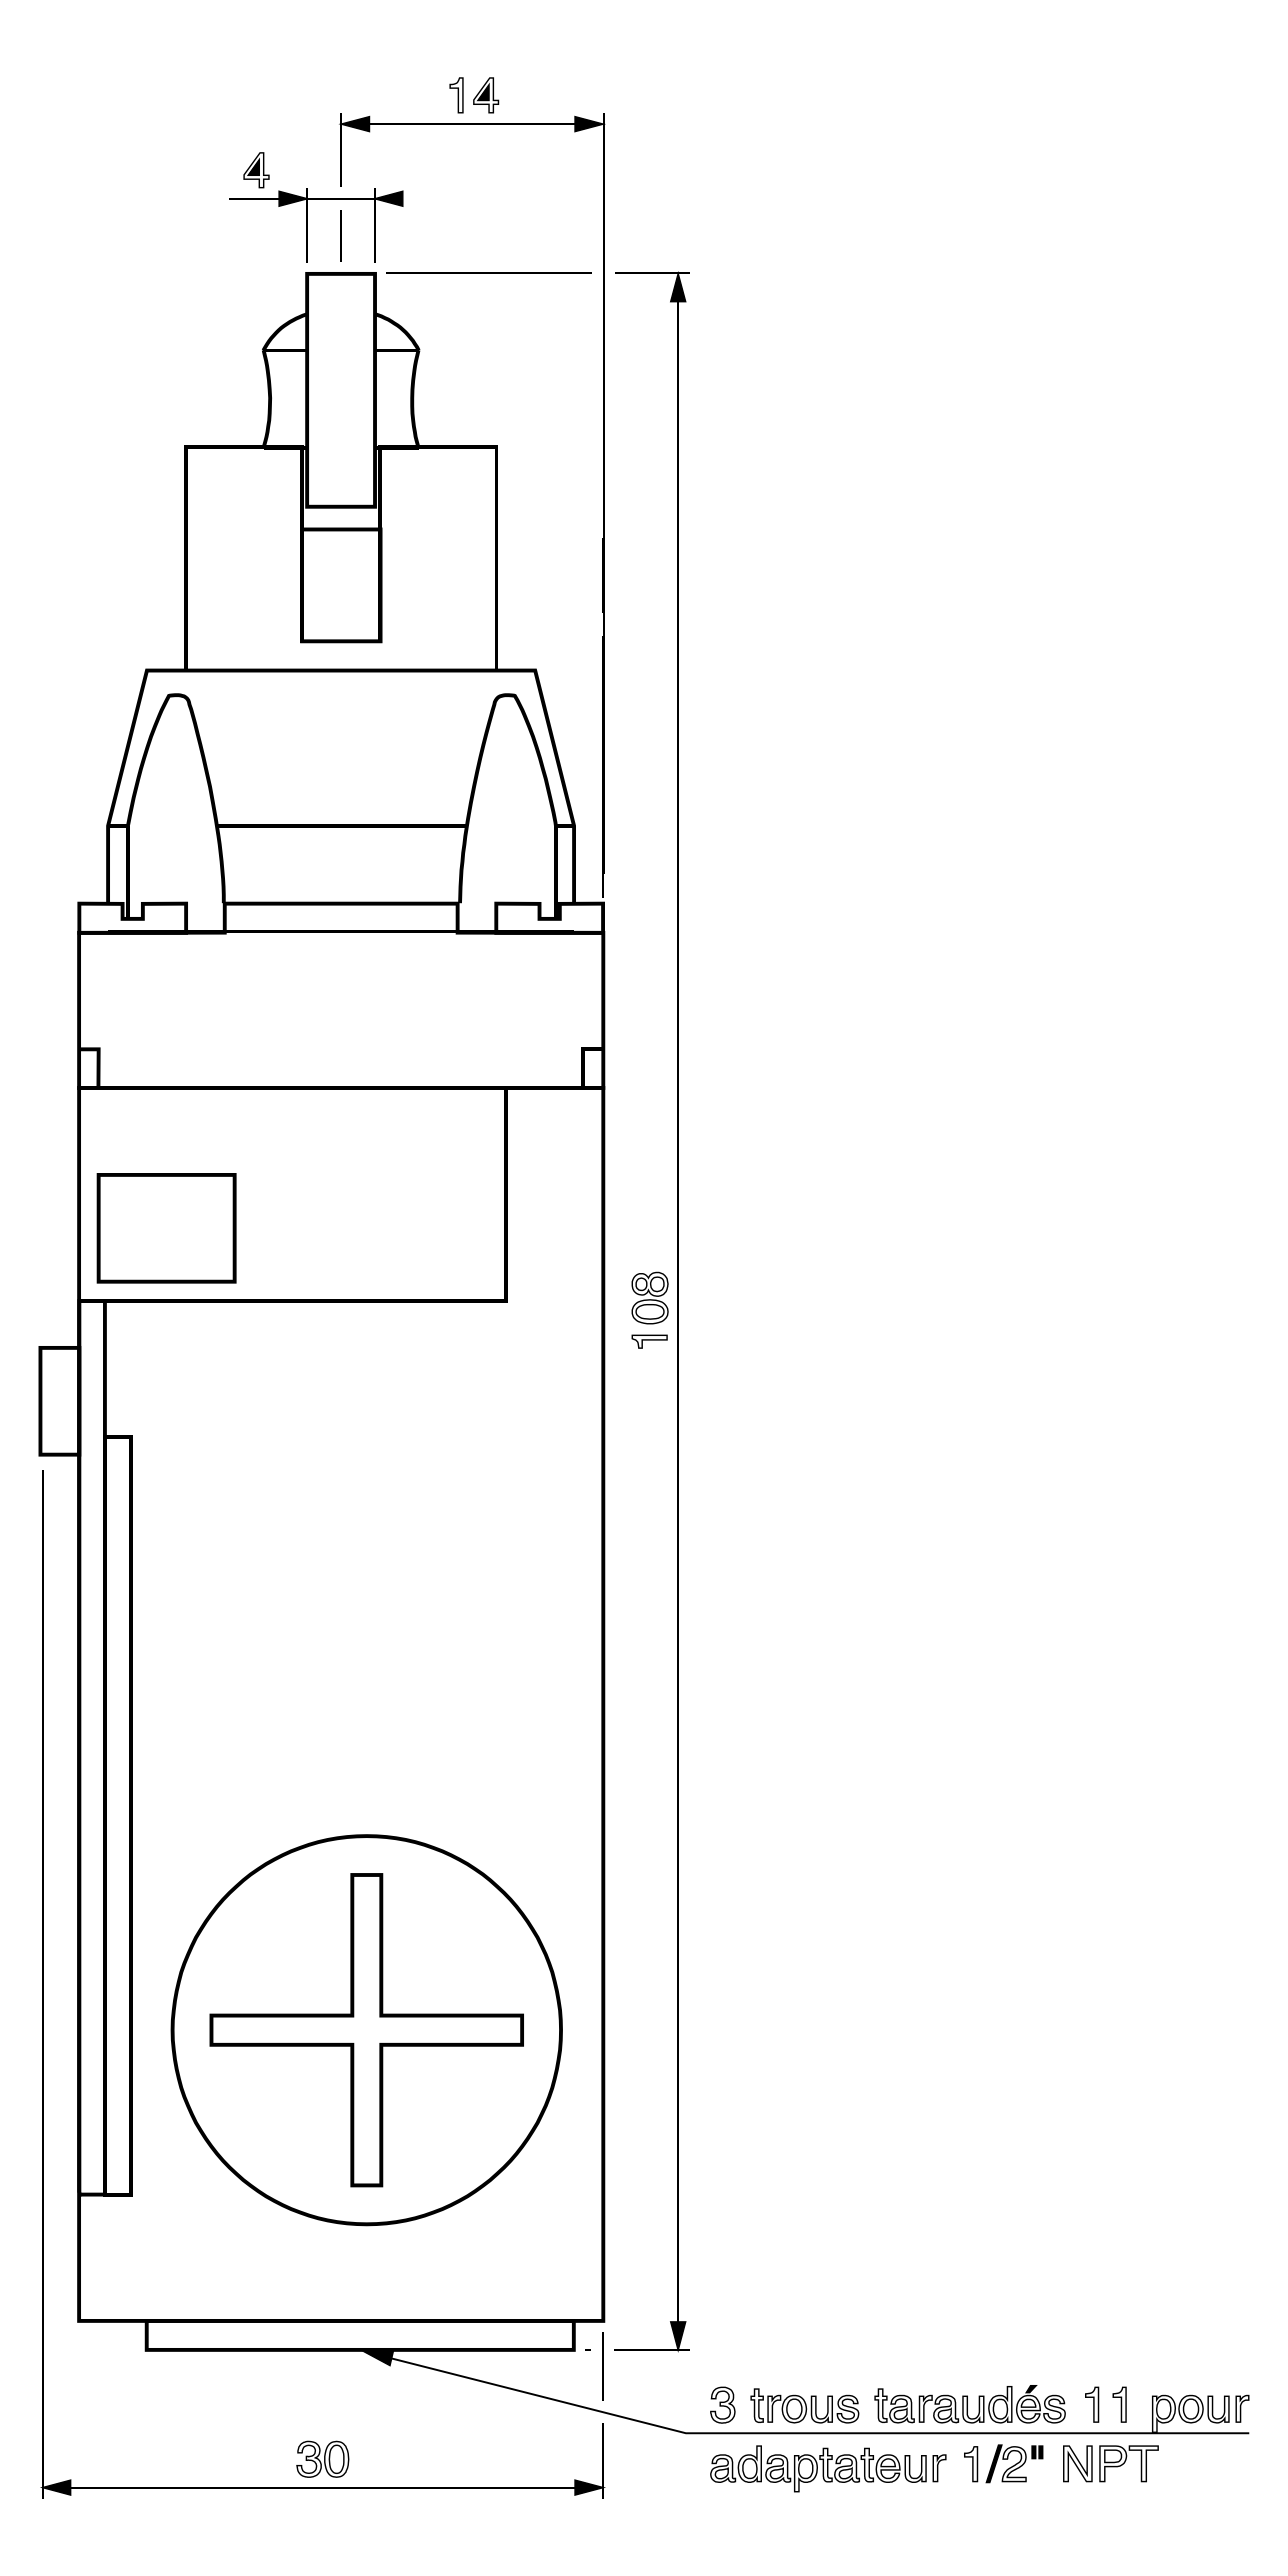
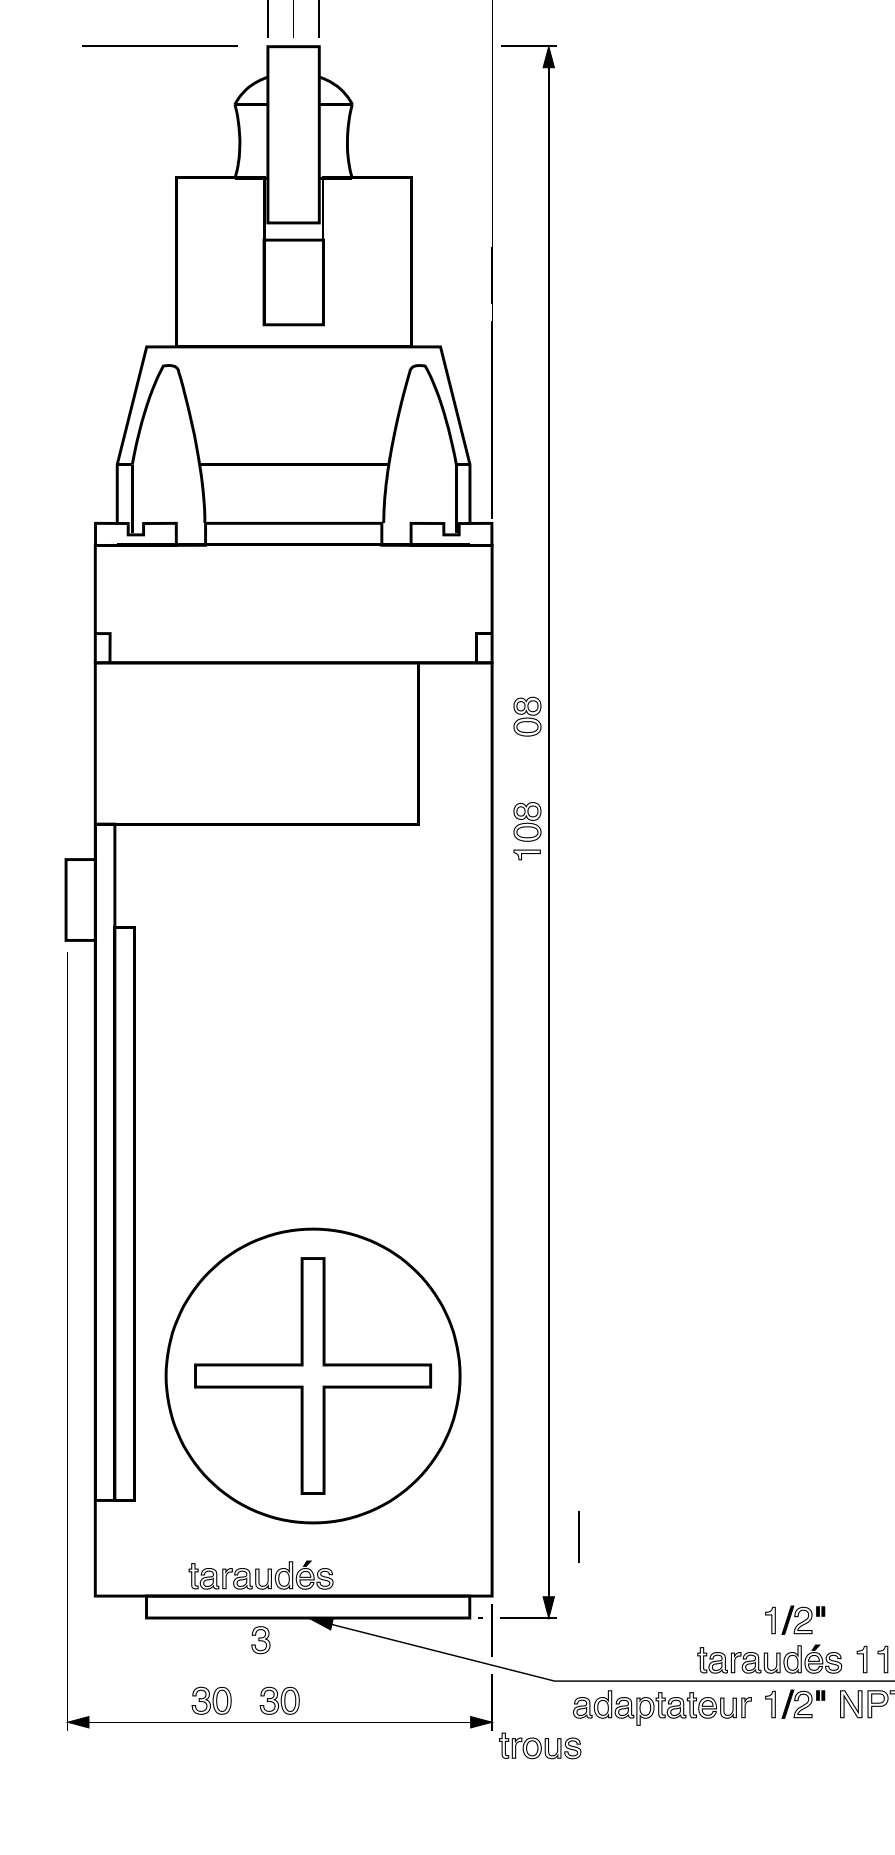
line: (488, 272) -> (159, 45), moved
part: (649, 1158) -> (527, 716), added
part: (166, 1228) -> (161, 769), removed
line: (717, 2242) -> (578, 1536), added
part: (297, 2293) -> (260, 1575), added
part: (1003, 2352) -> (795, 1619), added
part: (722, 2404) -> (260, 1639), moved
part: (804, 2405) -> (539, 1745), moved
part: (232, 2458) -> (211, 1700), added

